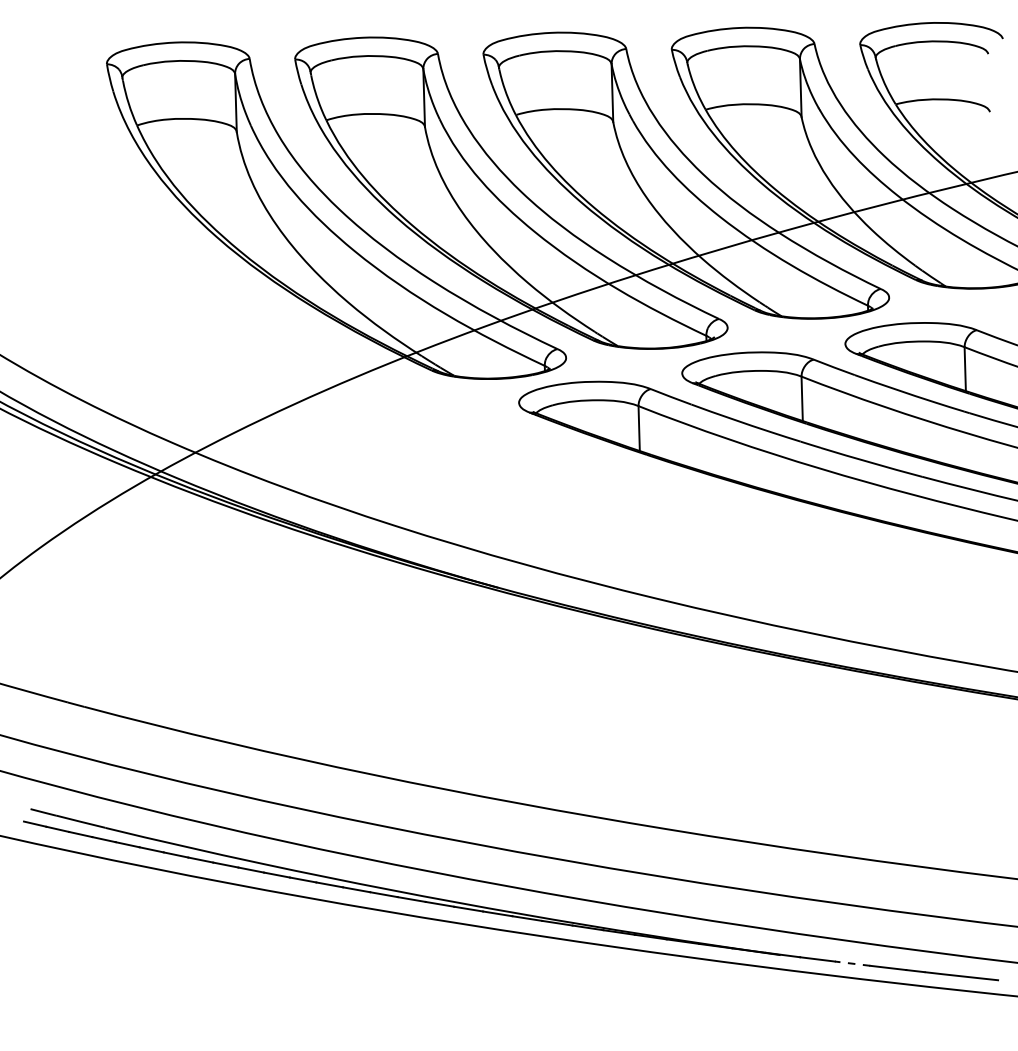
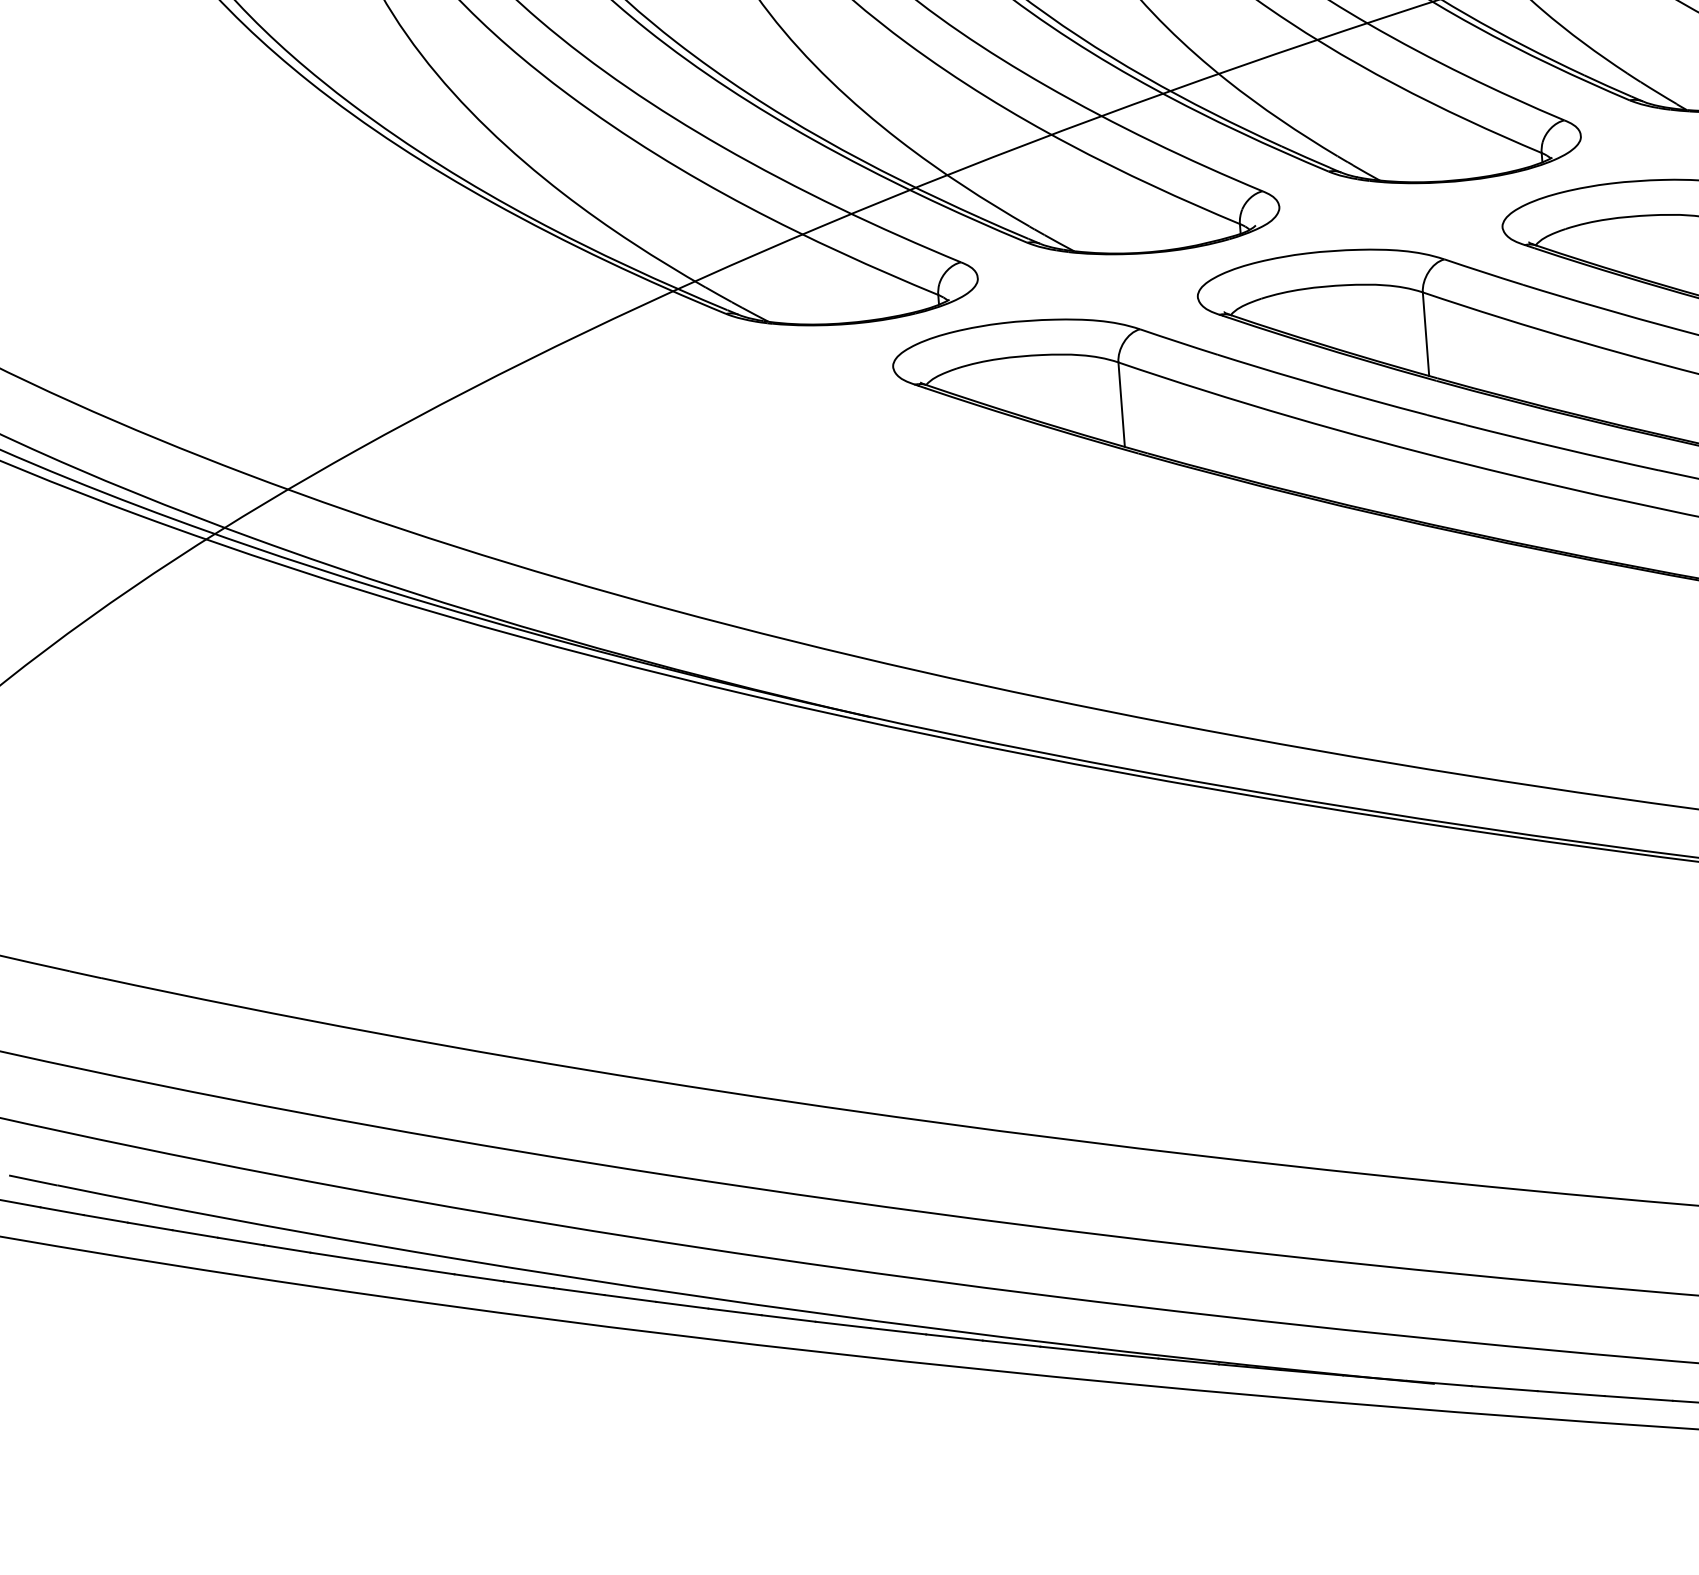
line: (852, 963) -> (1570, 1393), dashed -> solid

